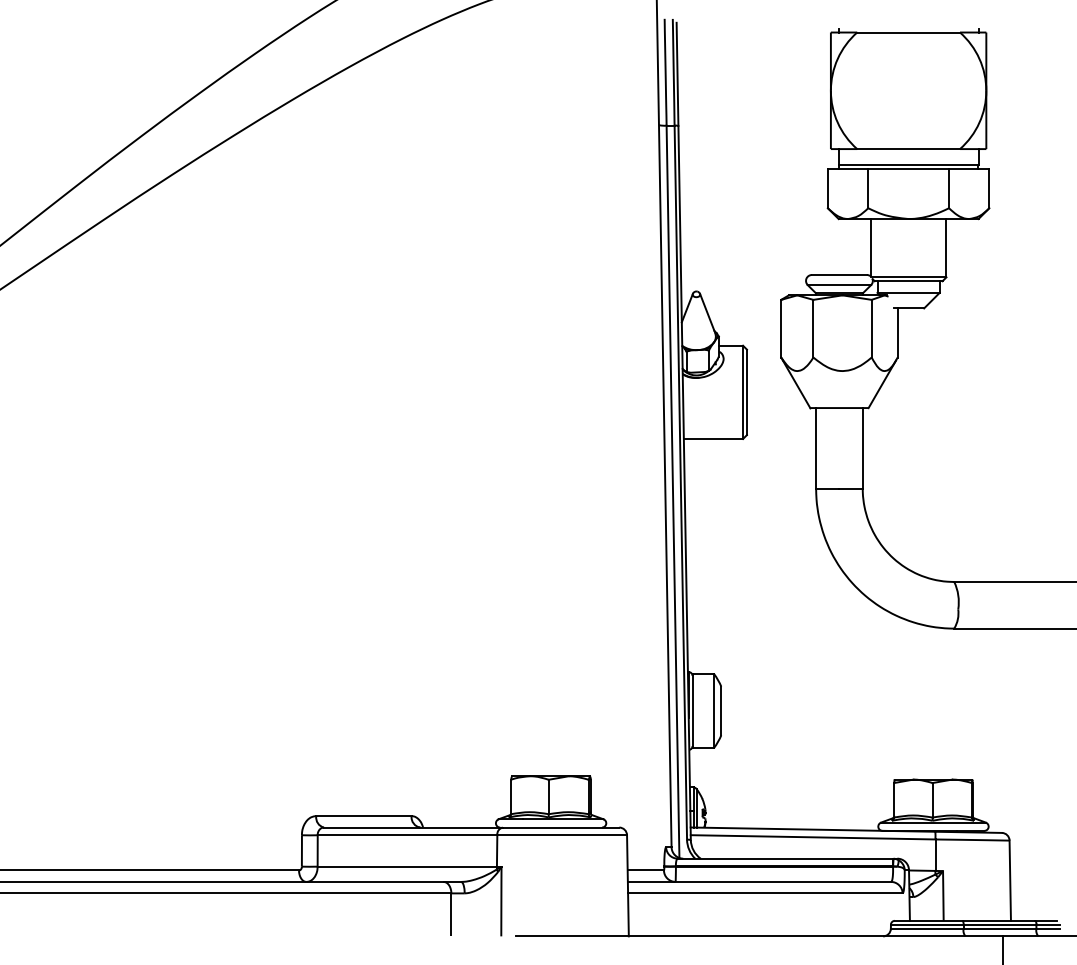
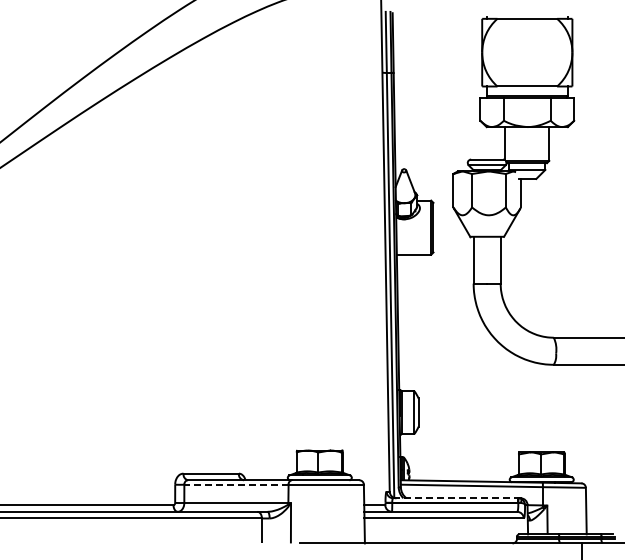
line: (405, 834) -> (235, 484), solid -> dashed
line: (786, 858) -> (456, 498), solid -> dashed

